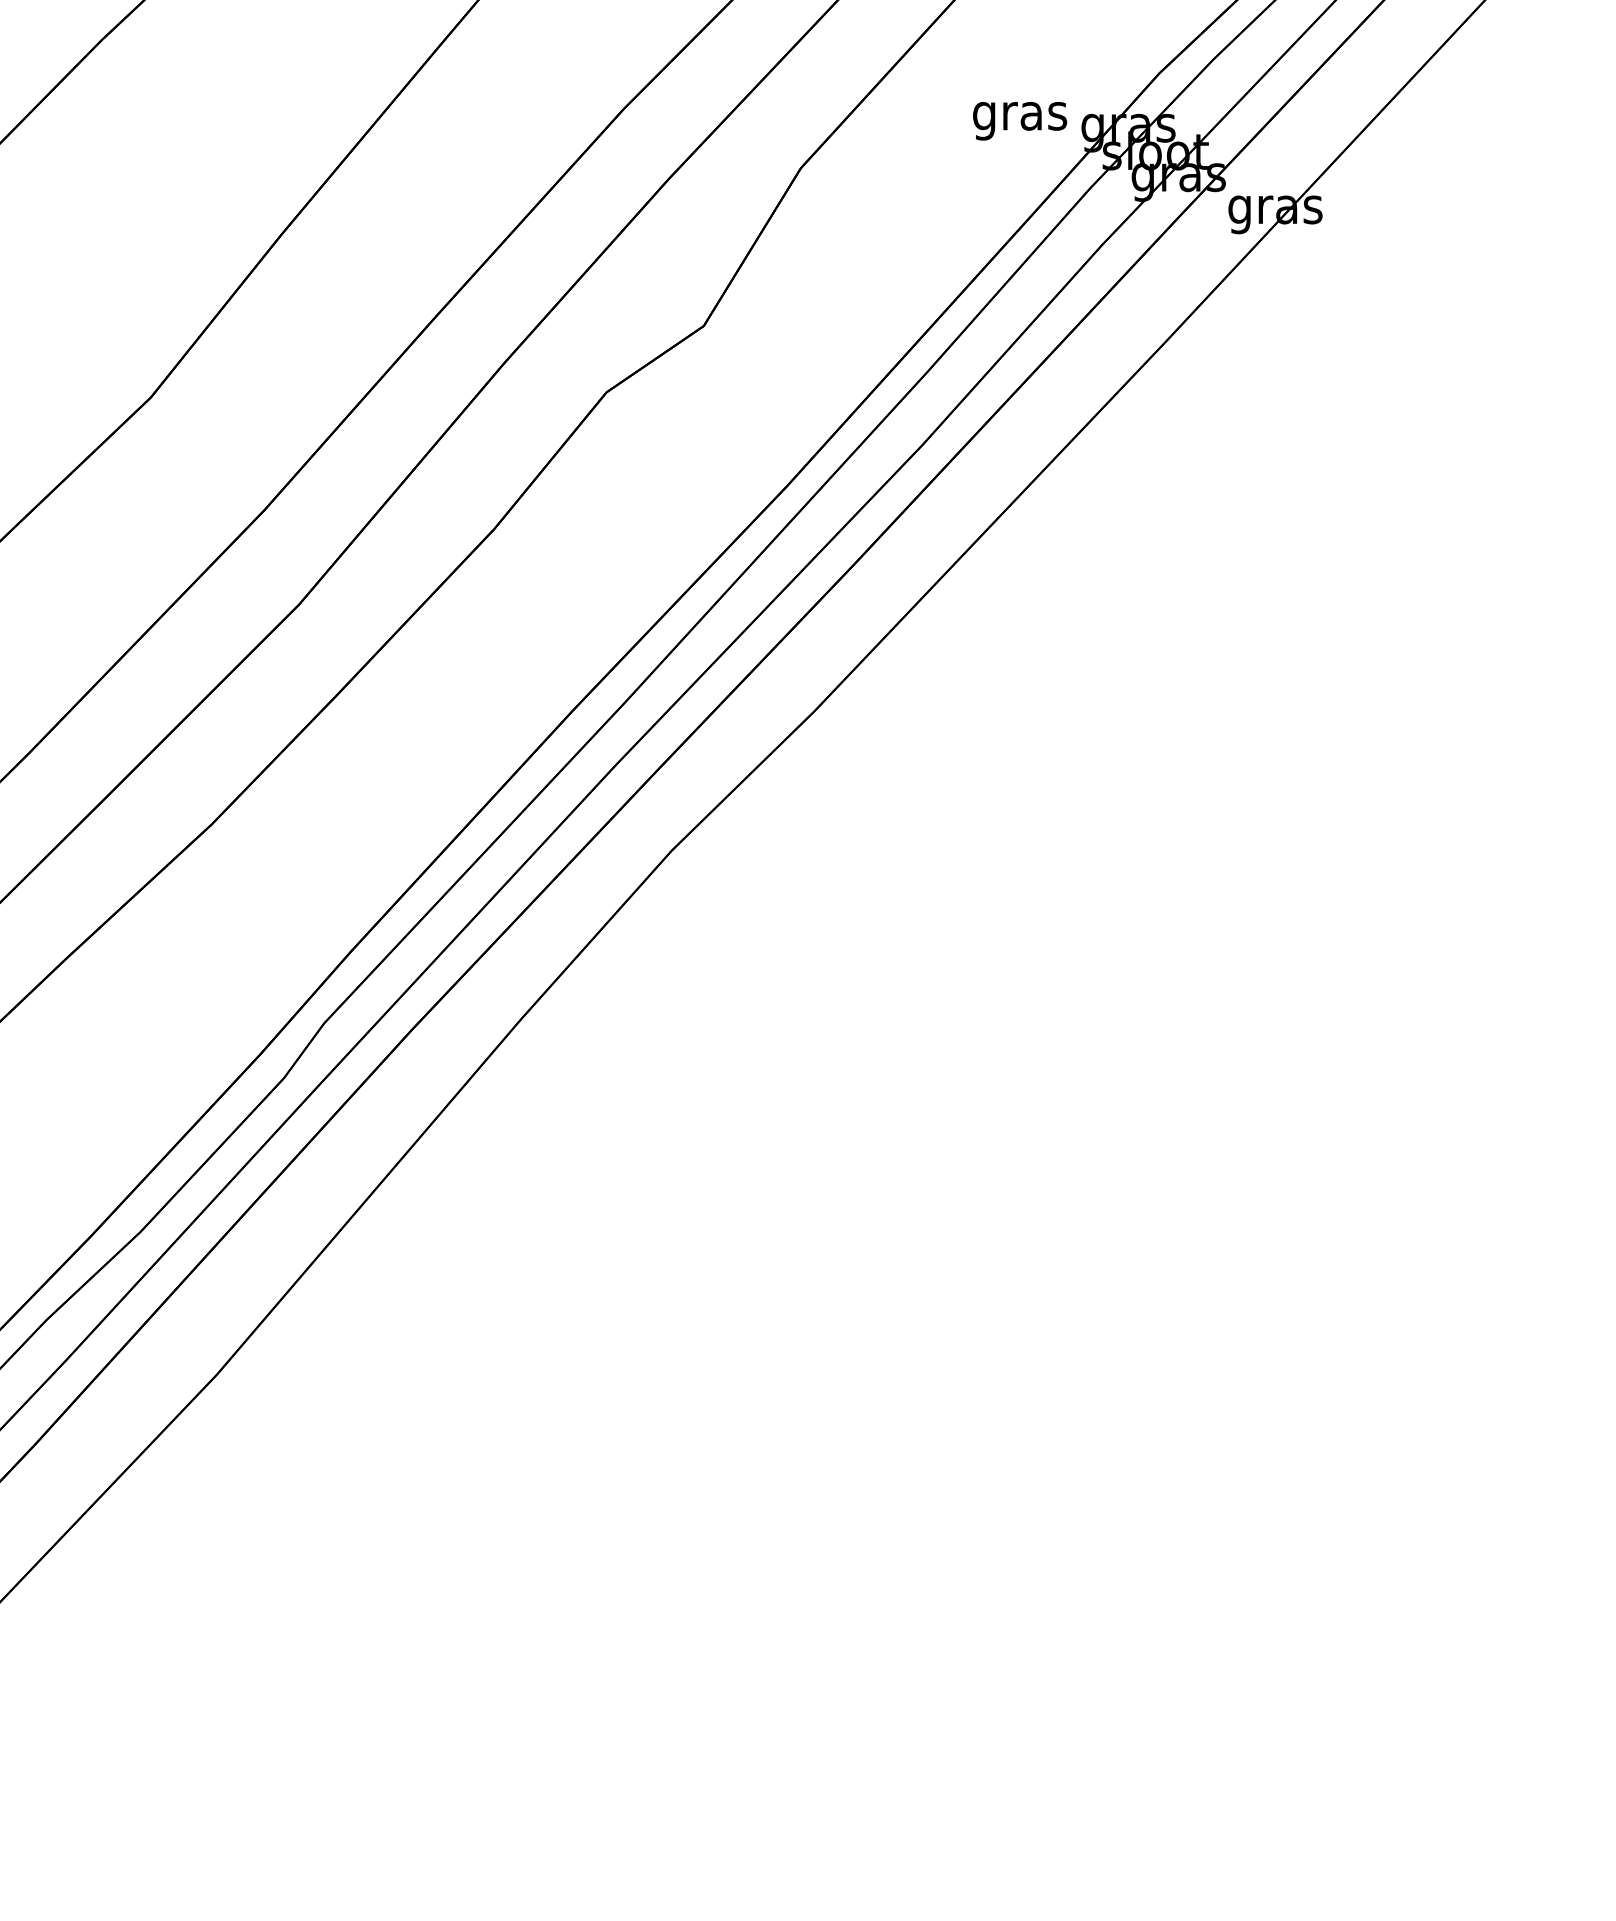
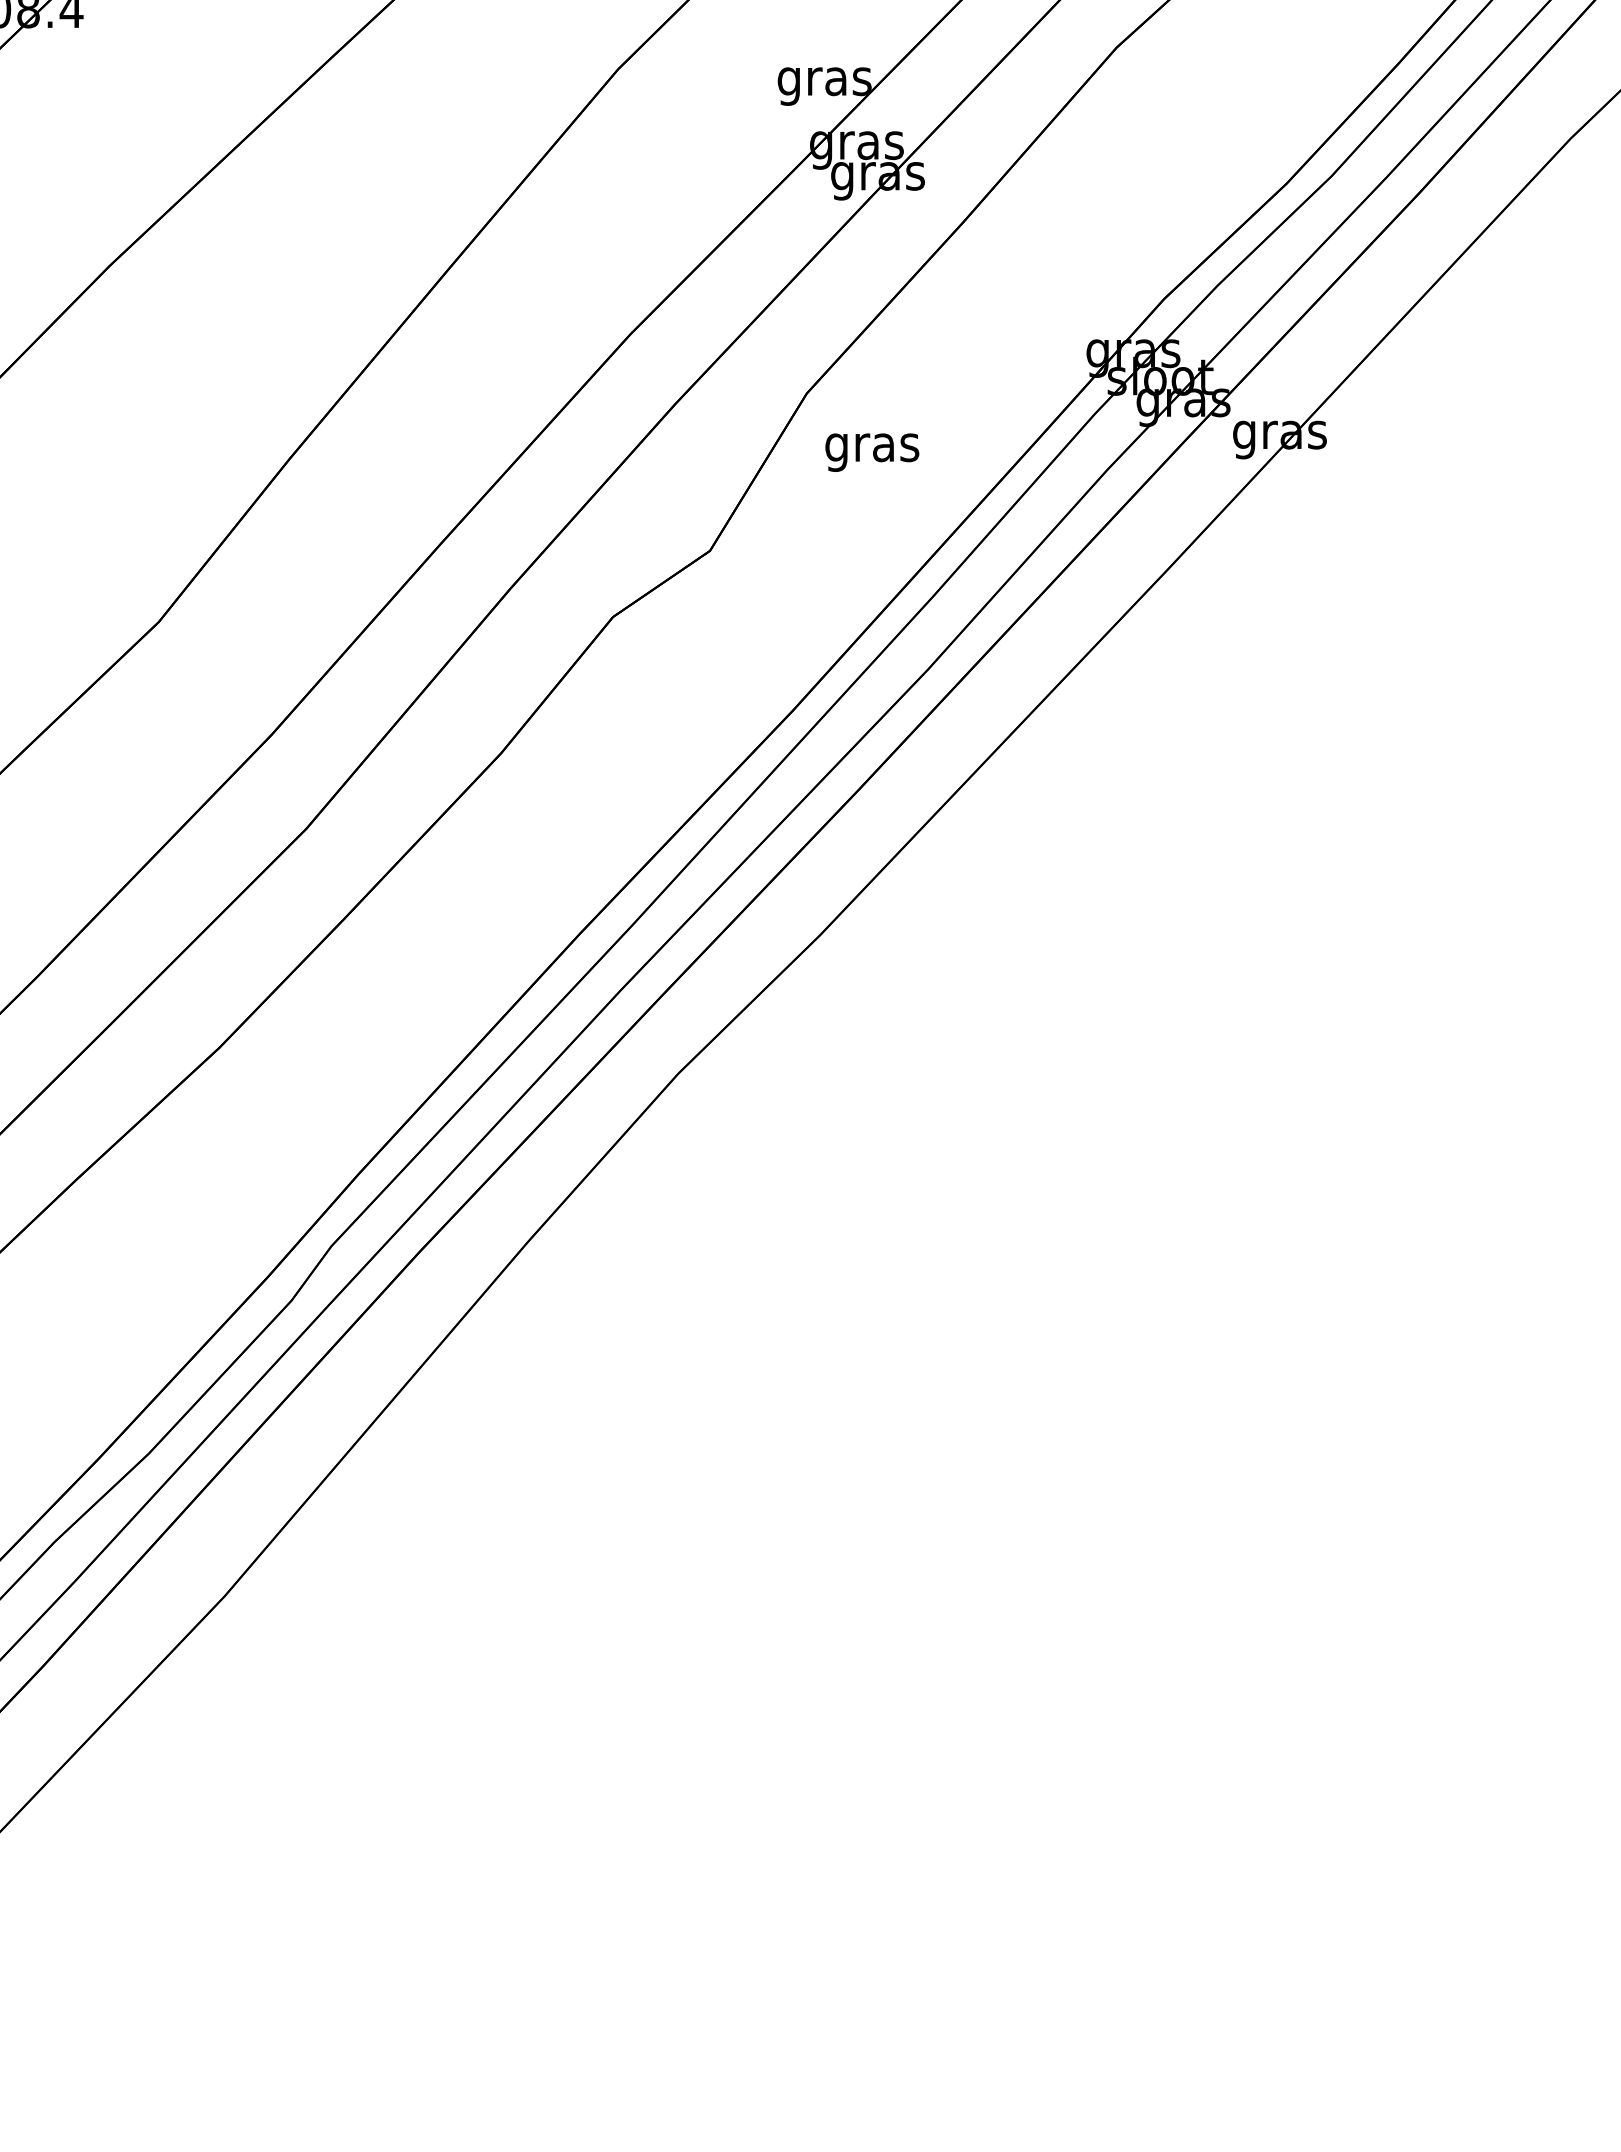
text: (1020, 121) -> (872, 452), moved

